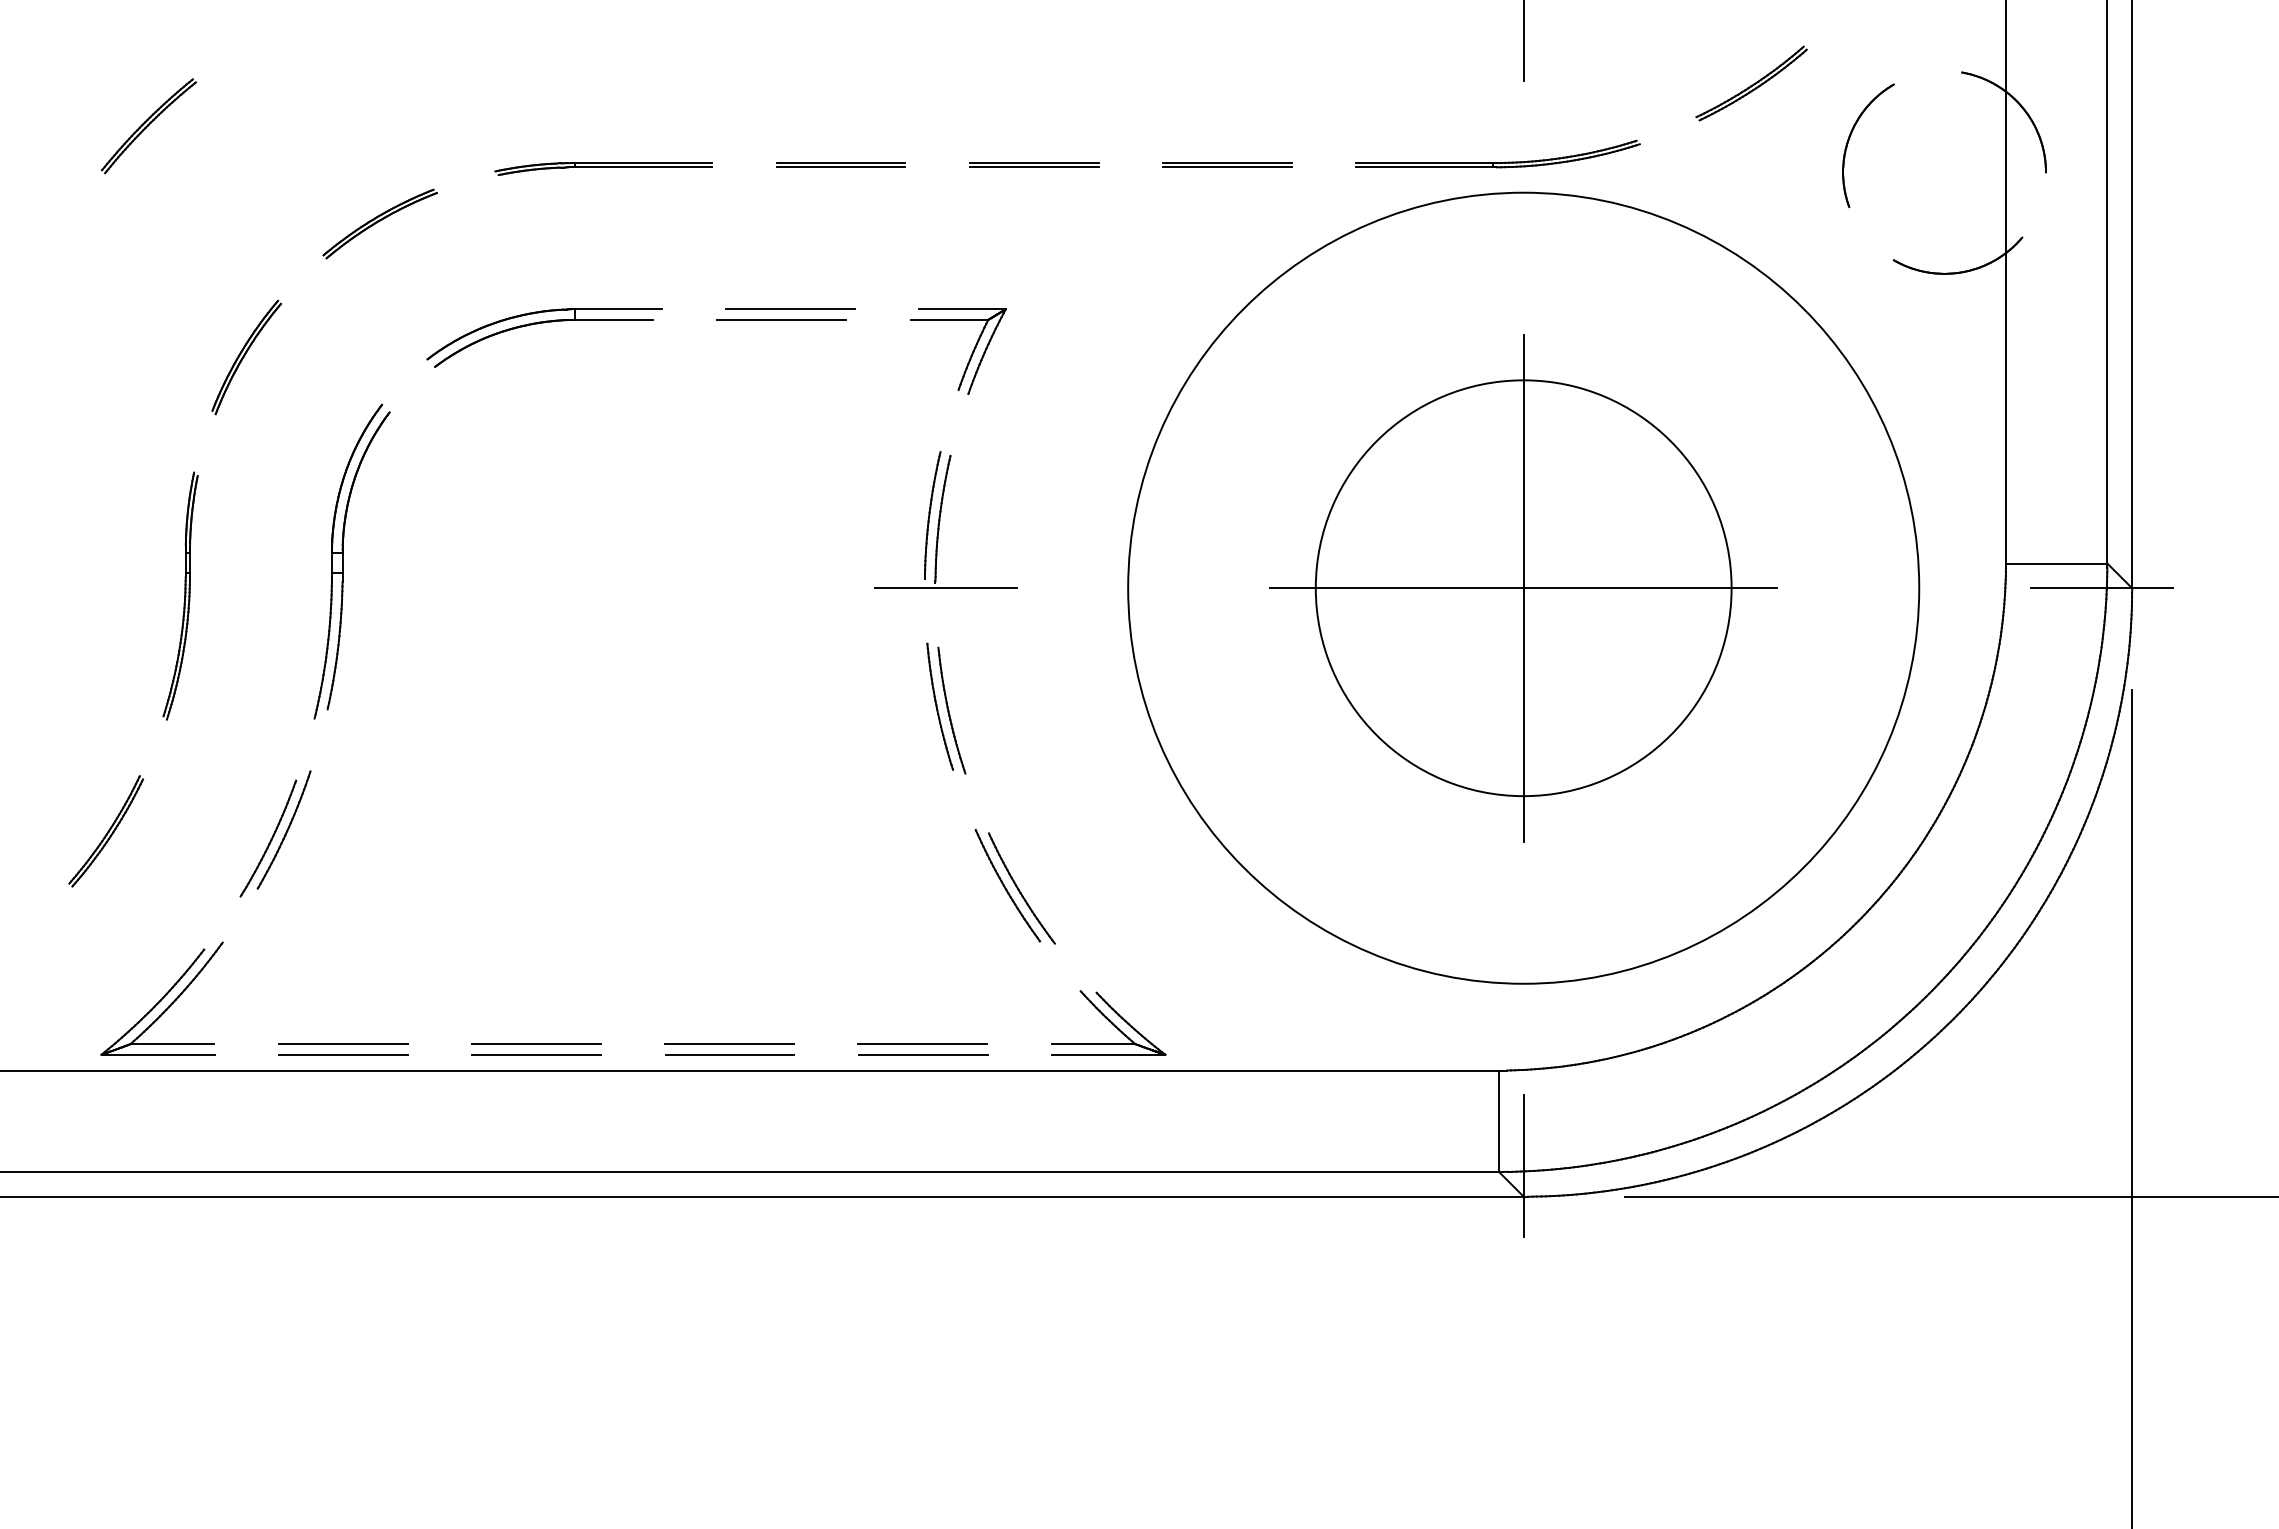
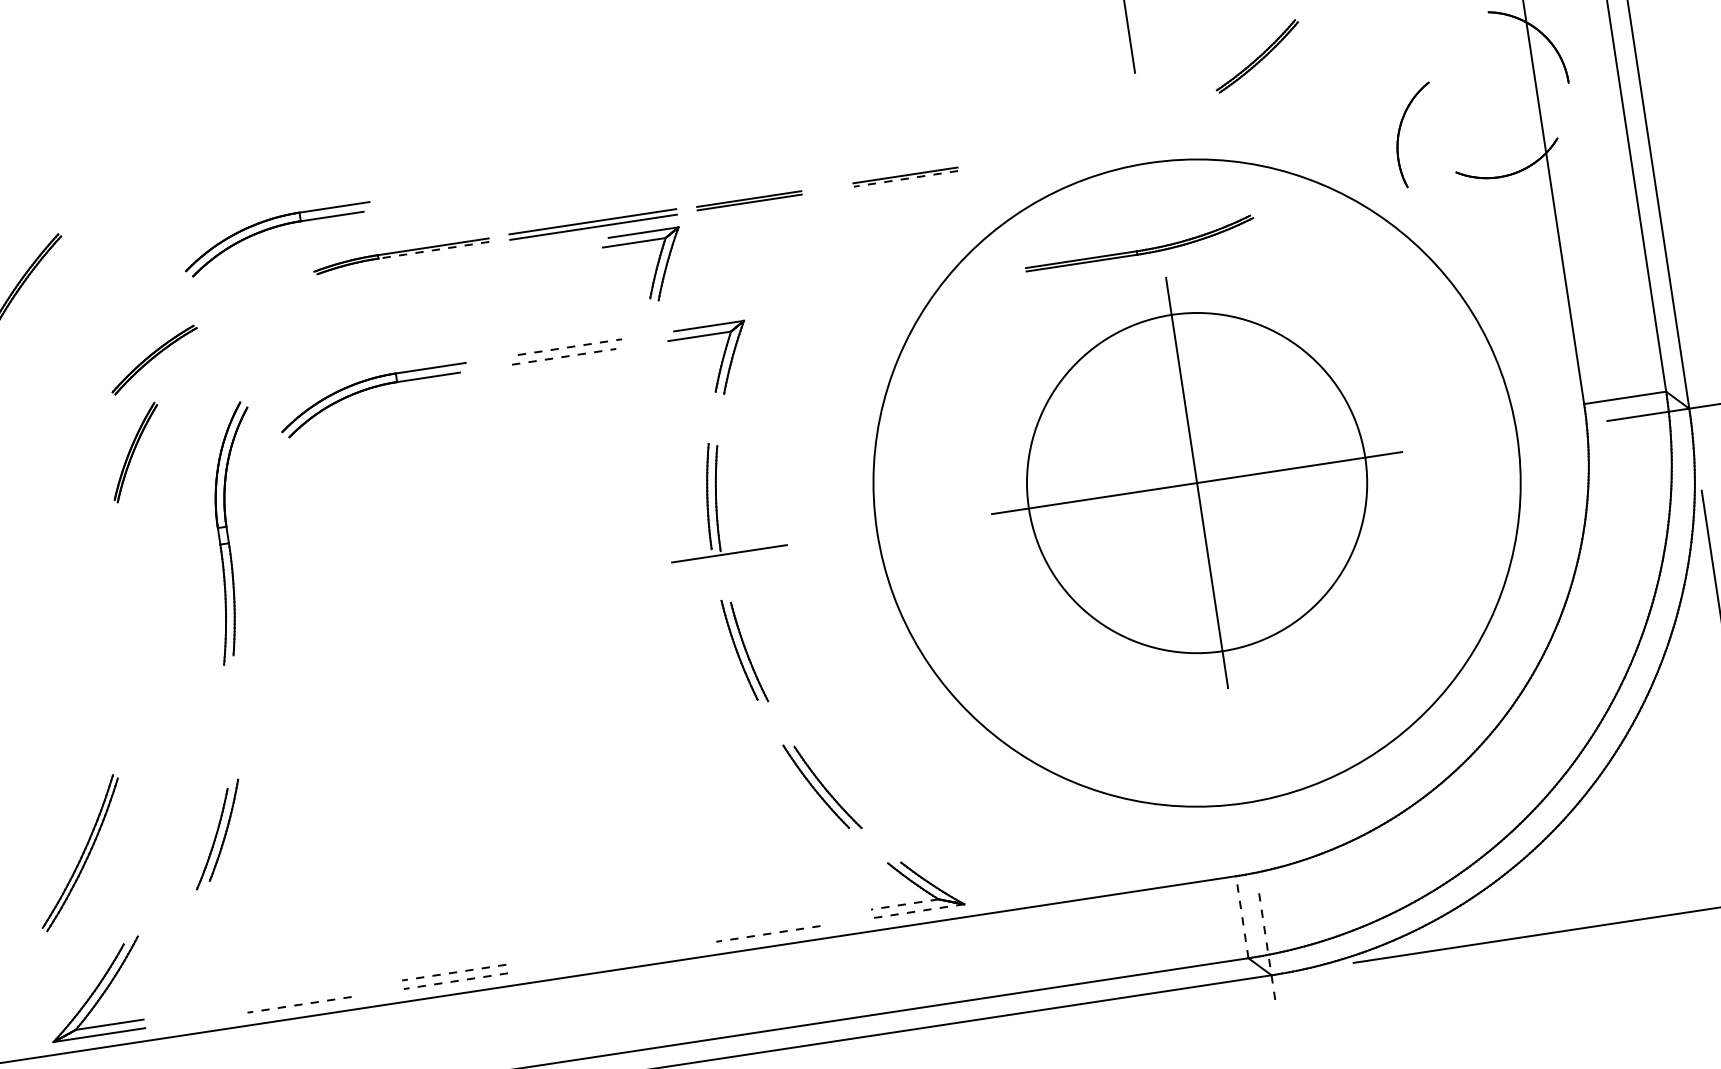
part: (1751, 83) -> (1257, 56), moved
part: (456, 111) -> (275, 228), added
part: (1850, 138) -> (1400, 131), moved
part: (1497, 162) -> (1140, 250), moved
part: (840, 164) -> (592, 223), size x1.6
line: (643, 167) -> (433, 250), solid -> dashed
line: (1226, 167) -> (905, 179), solid -> dashed
part: (379, 223) -> (153, 359), moved
part: (908, 230) -> (655, 268), added
line: (791, 309) -> (570, 347), solid -> dashed
line: (782, 320) -> (564, 357), solid -> dashed
part: (343, 561) -> (228, 533), moved
part: (180, 595) -> (111, 653), removed
part: (105, 831) -> (79, 853), size x1.6
part: (161, 998) -> (95, 989), moved
line: (343, 1043) -> (298, 995), removed
line: (729, 1043) -> (610, 948), removed
line: (535, 1044) -> (453, 973), solid -> dashed
line: (922, 1044) -> (766, 925), removed
line: (1093, 1044) -> (904, 904), solid -> dashed
line: (343, 1054) -> (299, 1004), solid -> dashed
line: (536, 1054) -> (455, 981), solid -> dashed
line: (729, 1054) -> (611, 957), removed
line: (922, 1054) -> (767, 933), solid -> dashed
line: (1108, 1054) -> (918, 911), solid -> dashed
line: (1498, 1121) -> (1241, 917), solid -> dashed
line: (1523, 1166) -> (1267, 950), solid -> dashed

